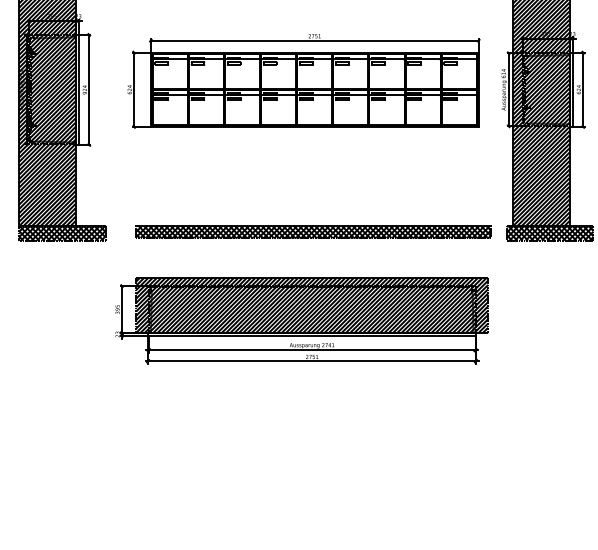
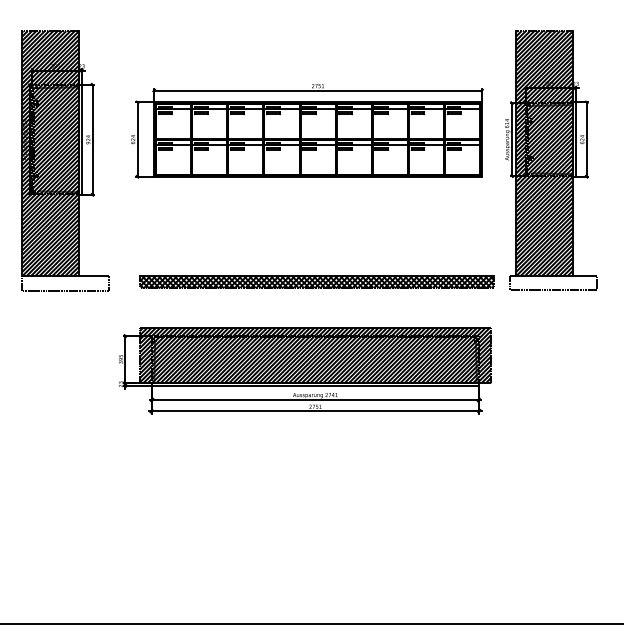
hatch: (62, 233) -> (65, 283), removed
hatch: (550, 233) -> (553, 283), removed

